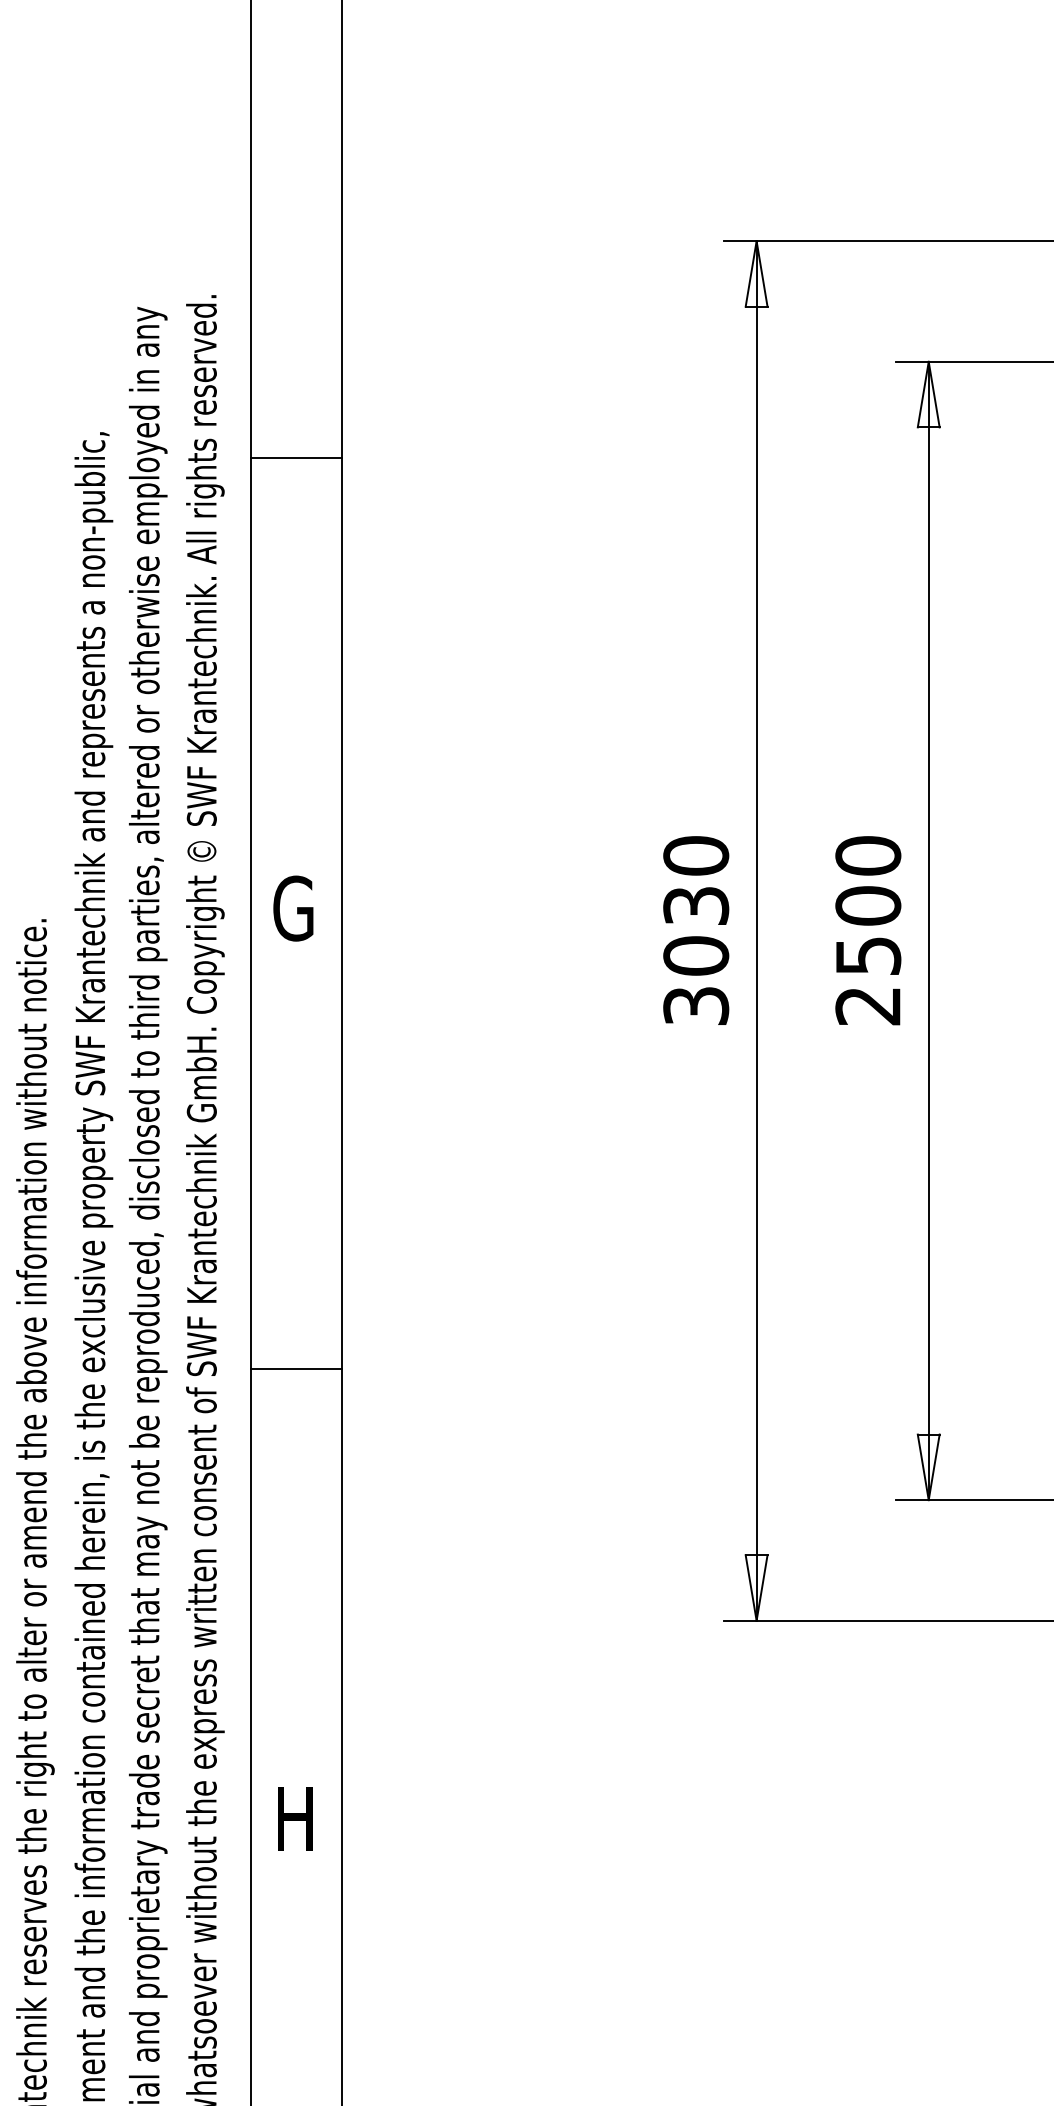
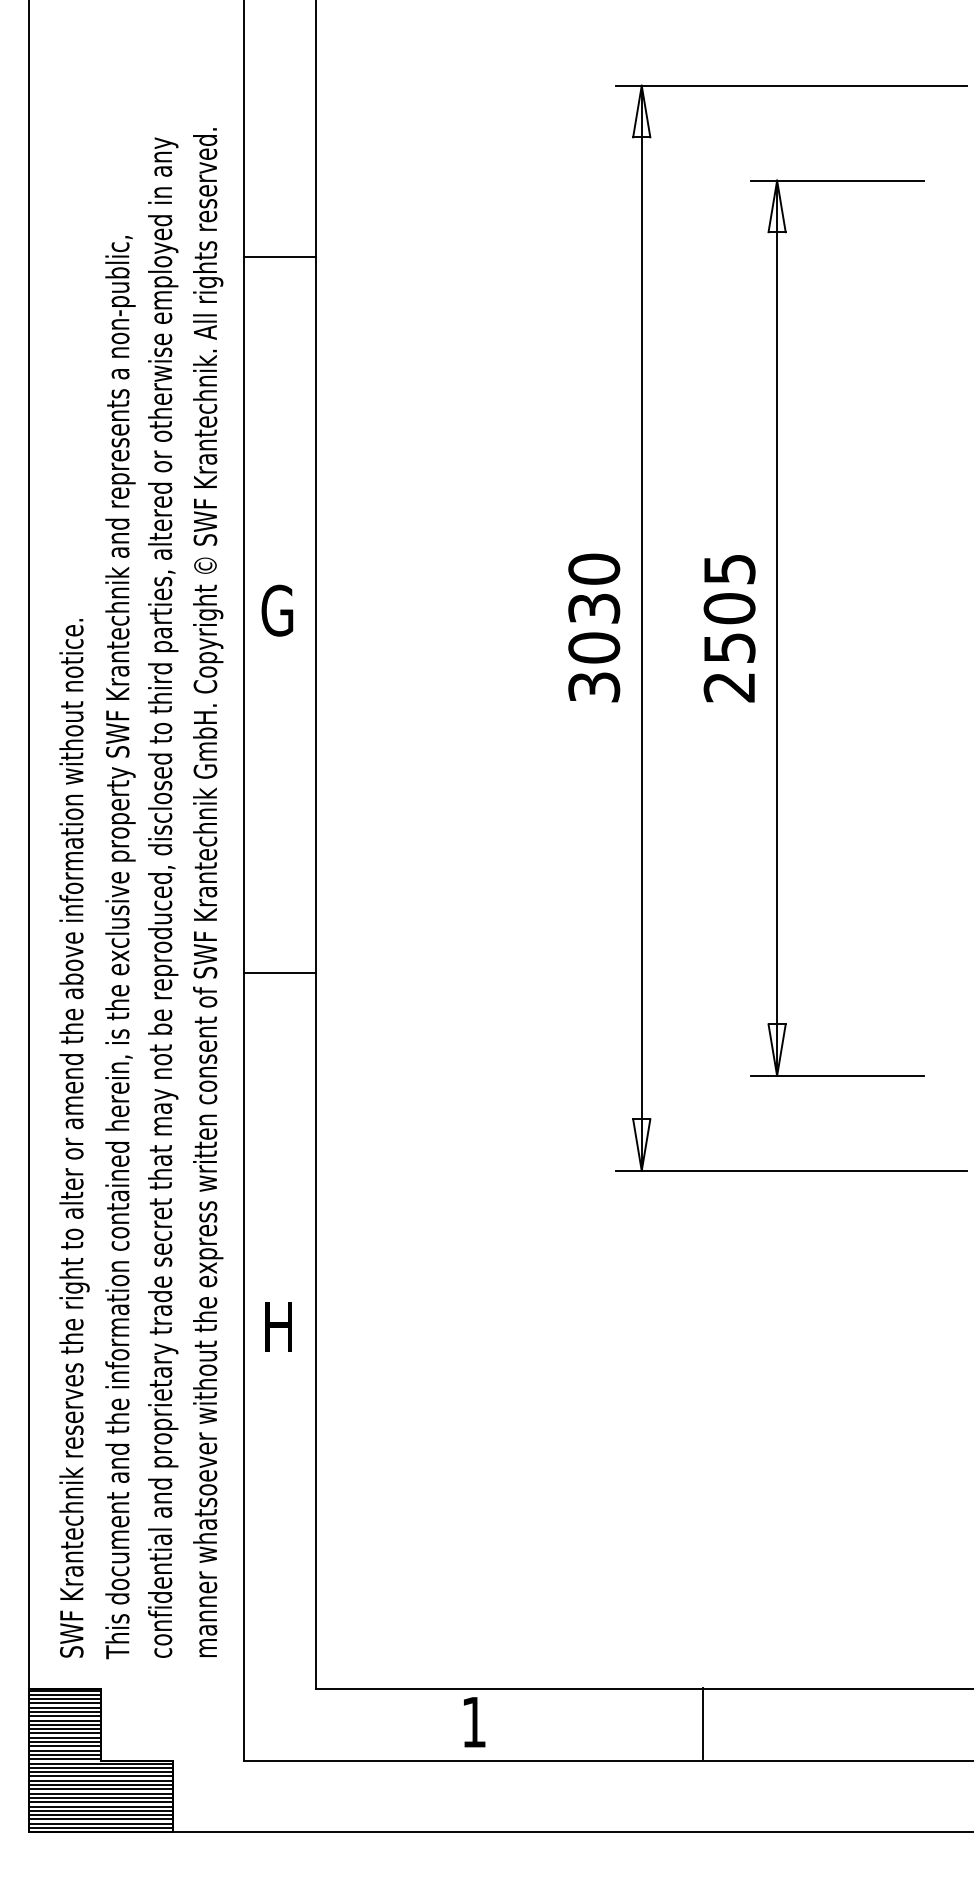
text: (868, 854) -> (729, 568), 2500 -> 2505

